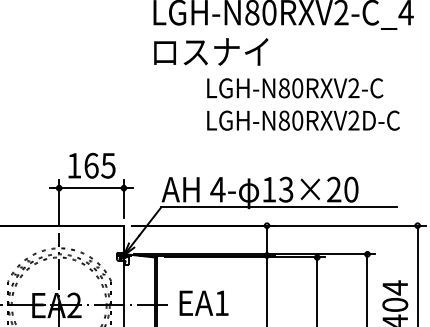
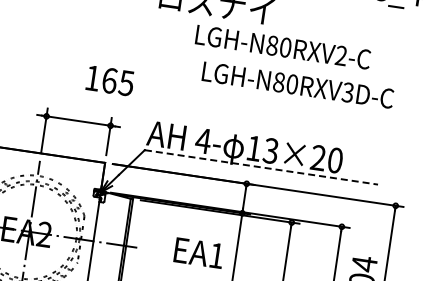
text: (295, 88) -> (283, 47), moved
text: (353, 120) -> (347, 92), LGH-N80RXV2D-C -> LGH-N80RXV3D-C
text: (91, 165) -> (109, 80), moved
line: (279, 207) -> (261, 167), solid -> dashed
text: (203, 302) -> (198, 252), moved

